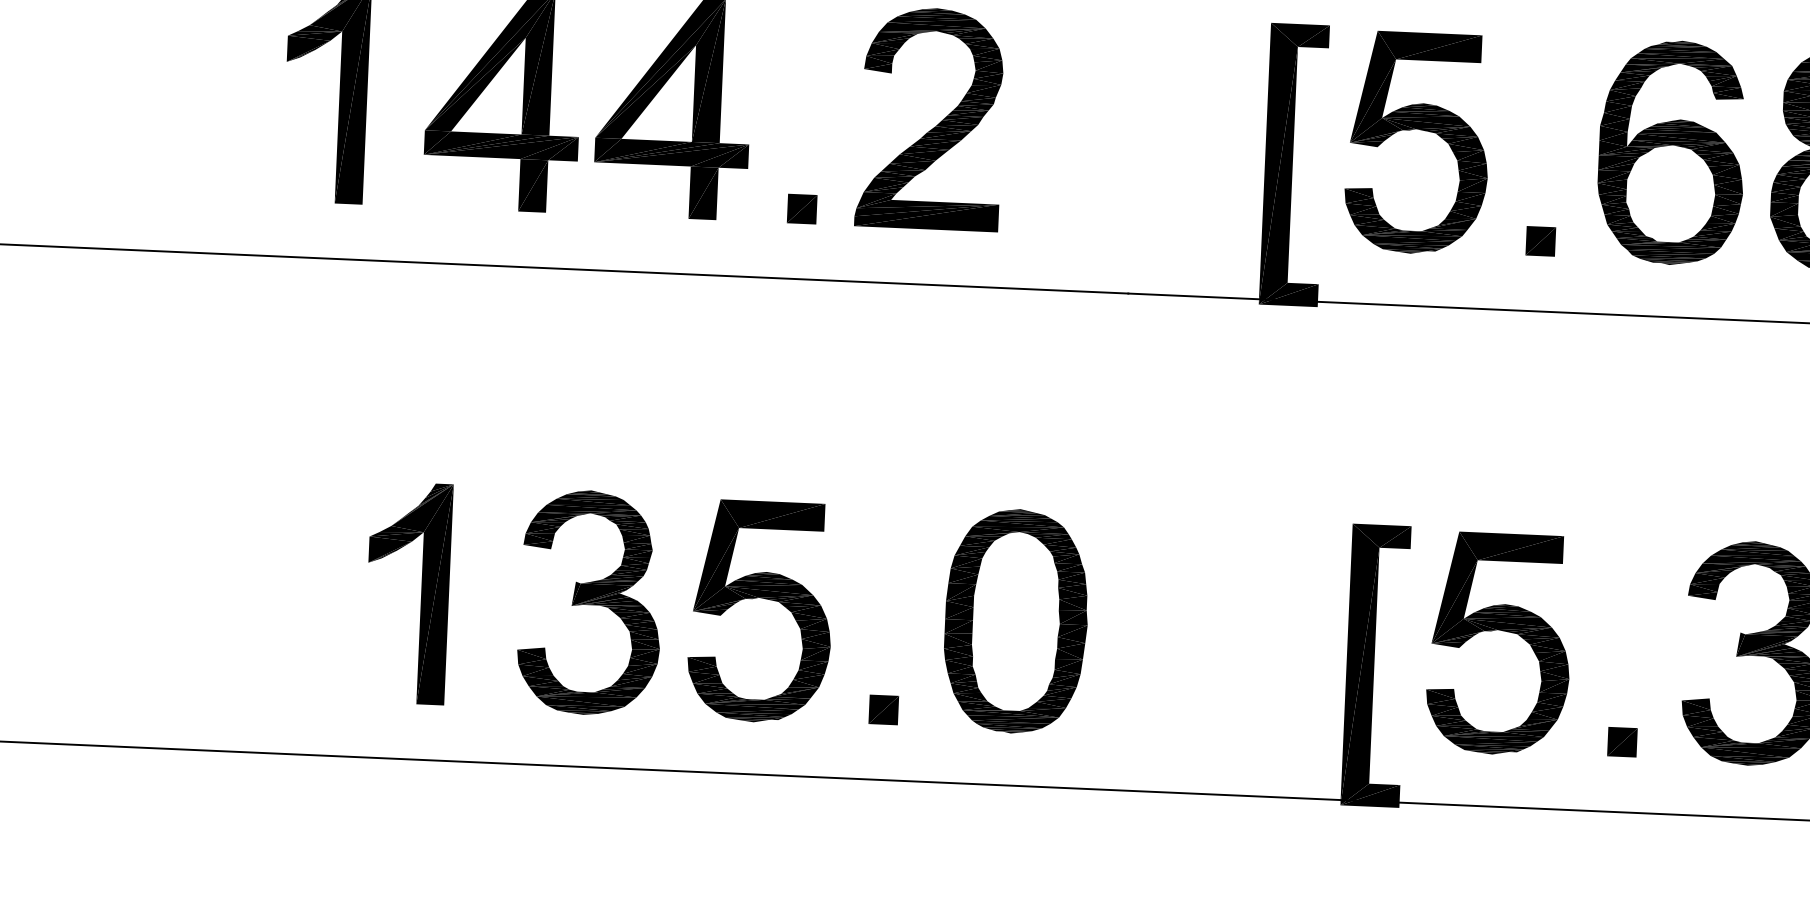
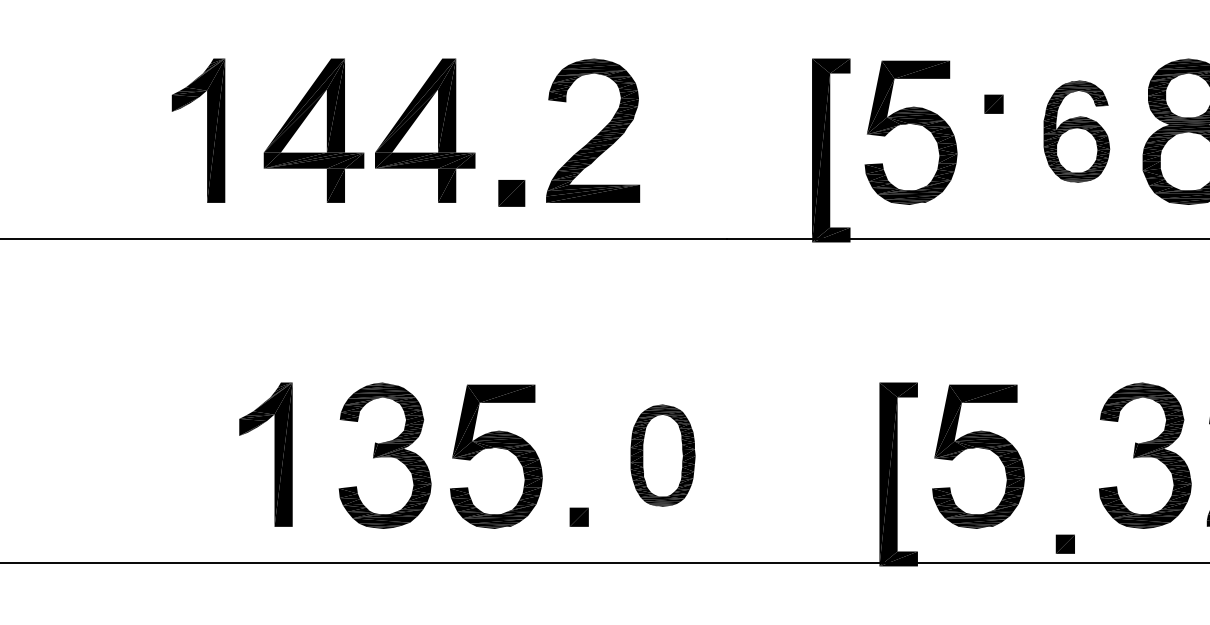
part: (1671, 152) -> (1076, 131), size x0.7
part: (801, 207) -> (511, 192), size x1.4
part: (1540, 240) -> (993, 103), moved
part: (1015, 620) -> (662, 455), size x0.7
part: (1621, 740) -> (1064, 543), moved

